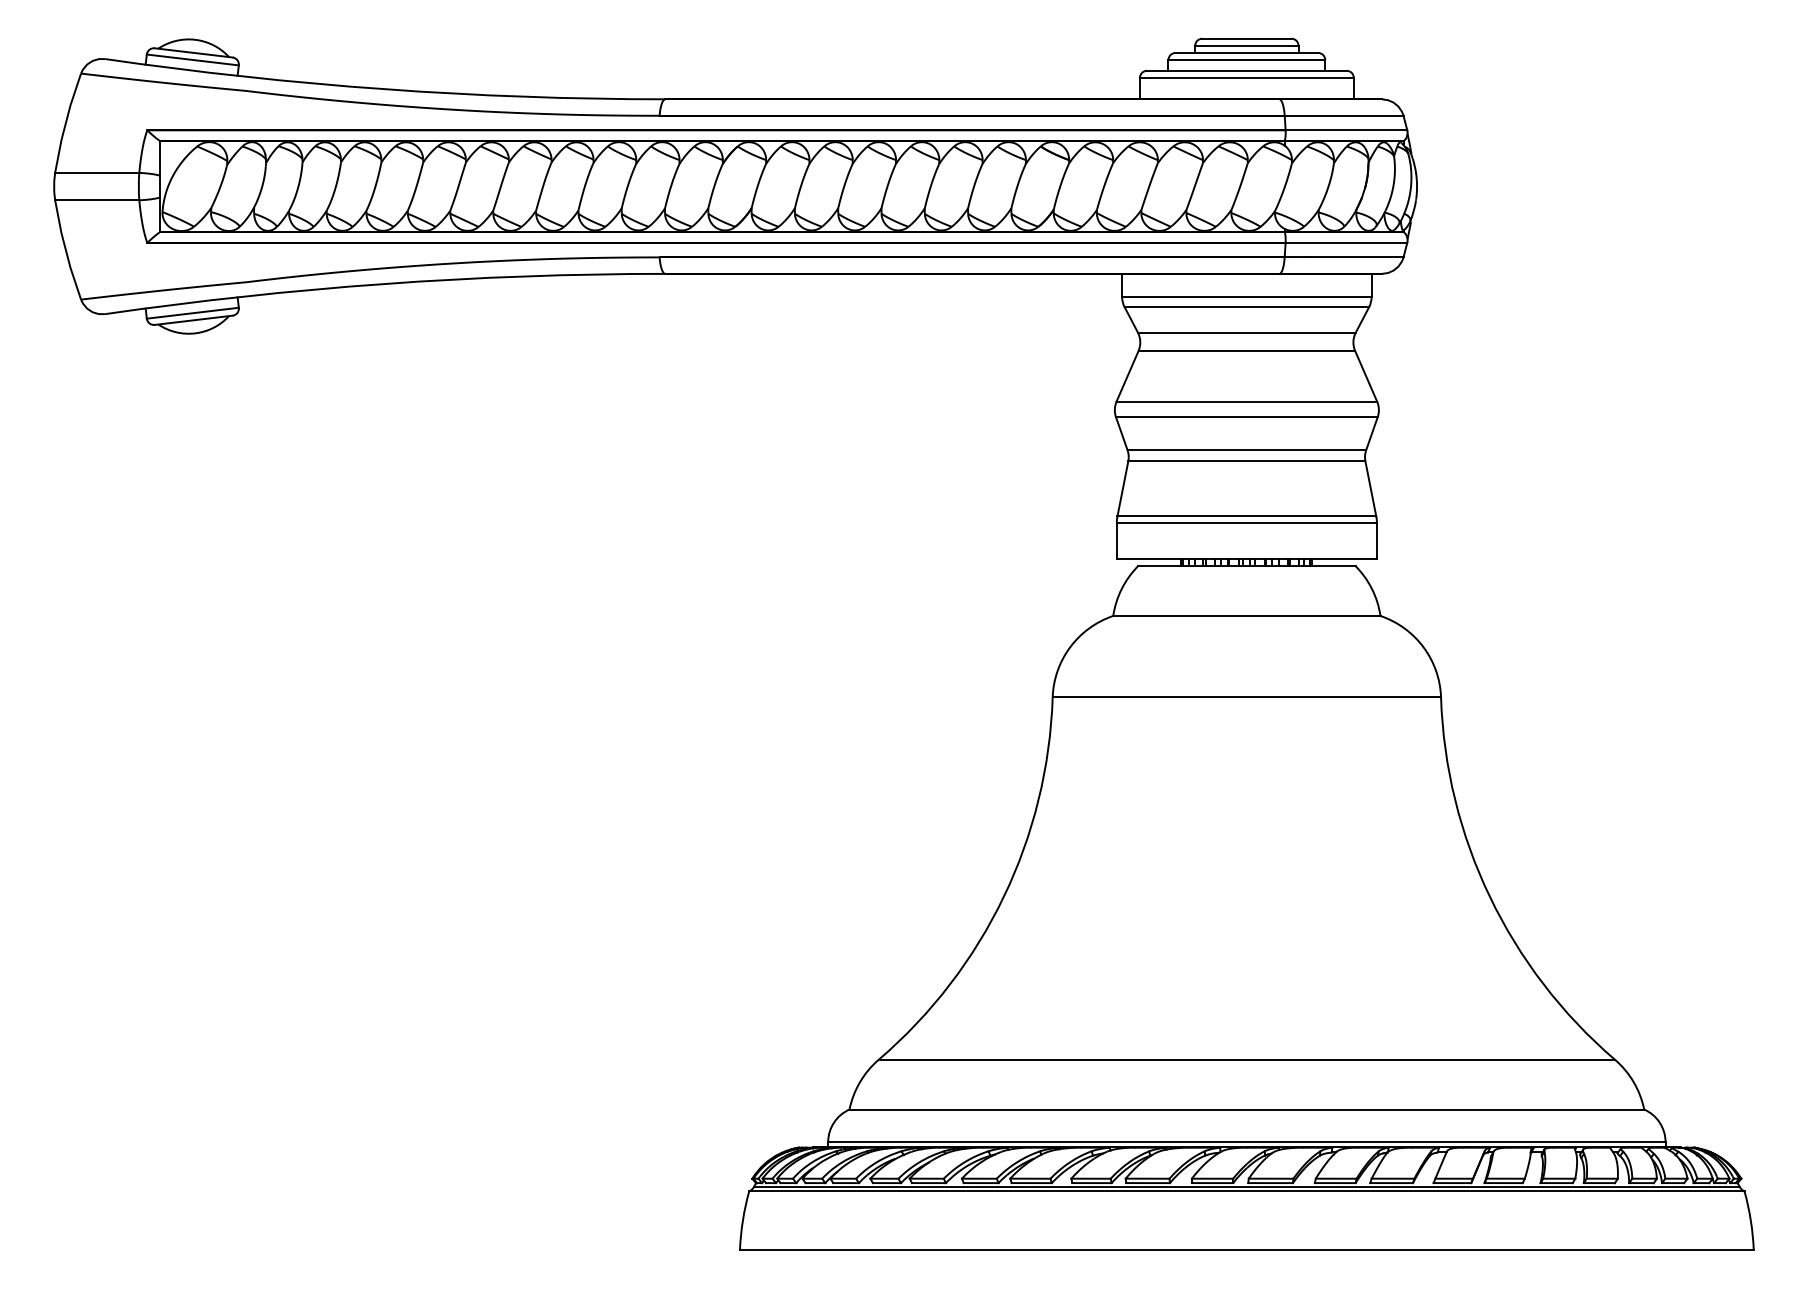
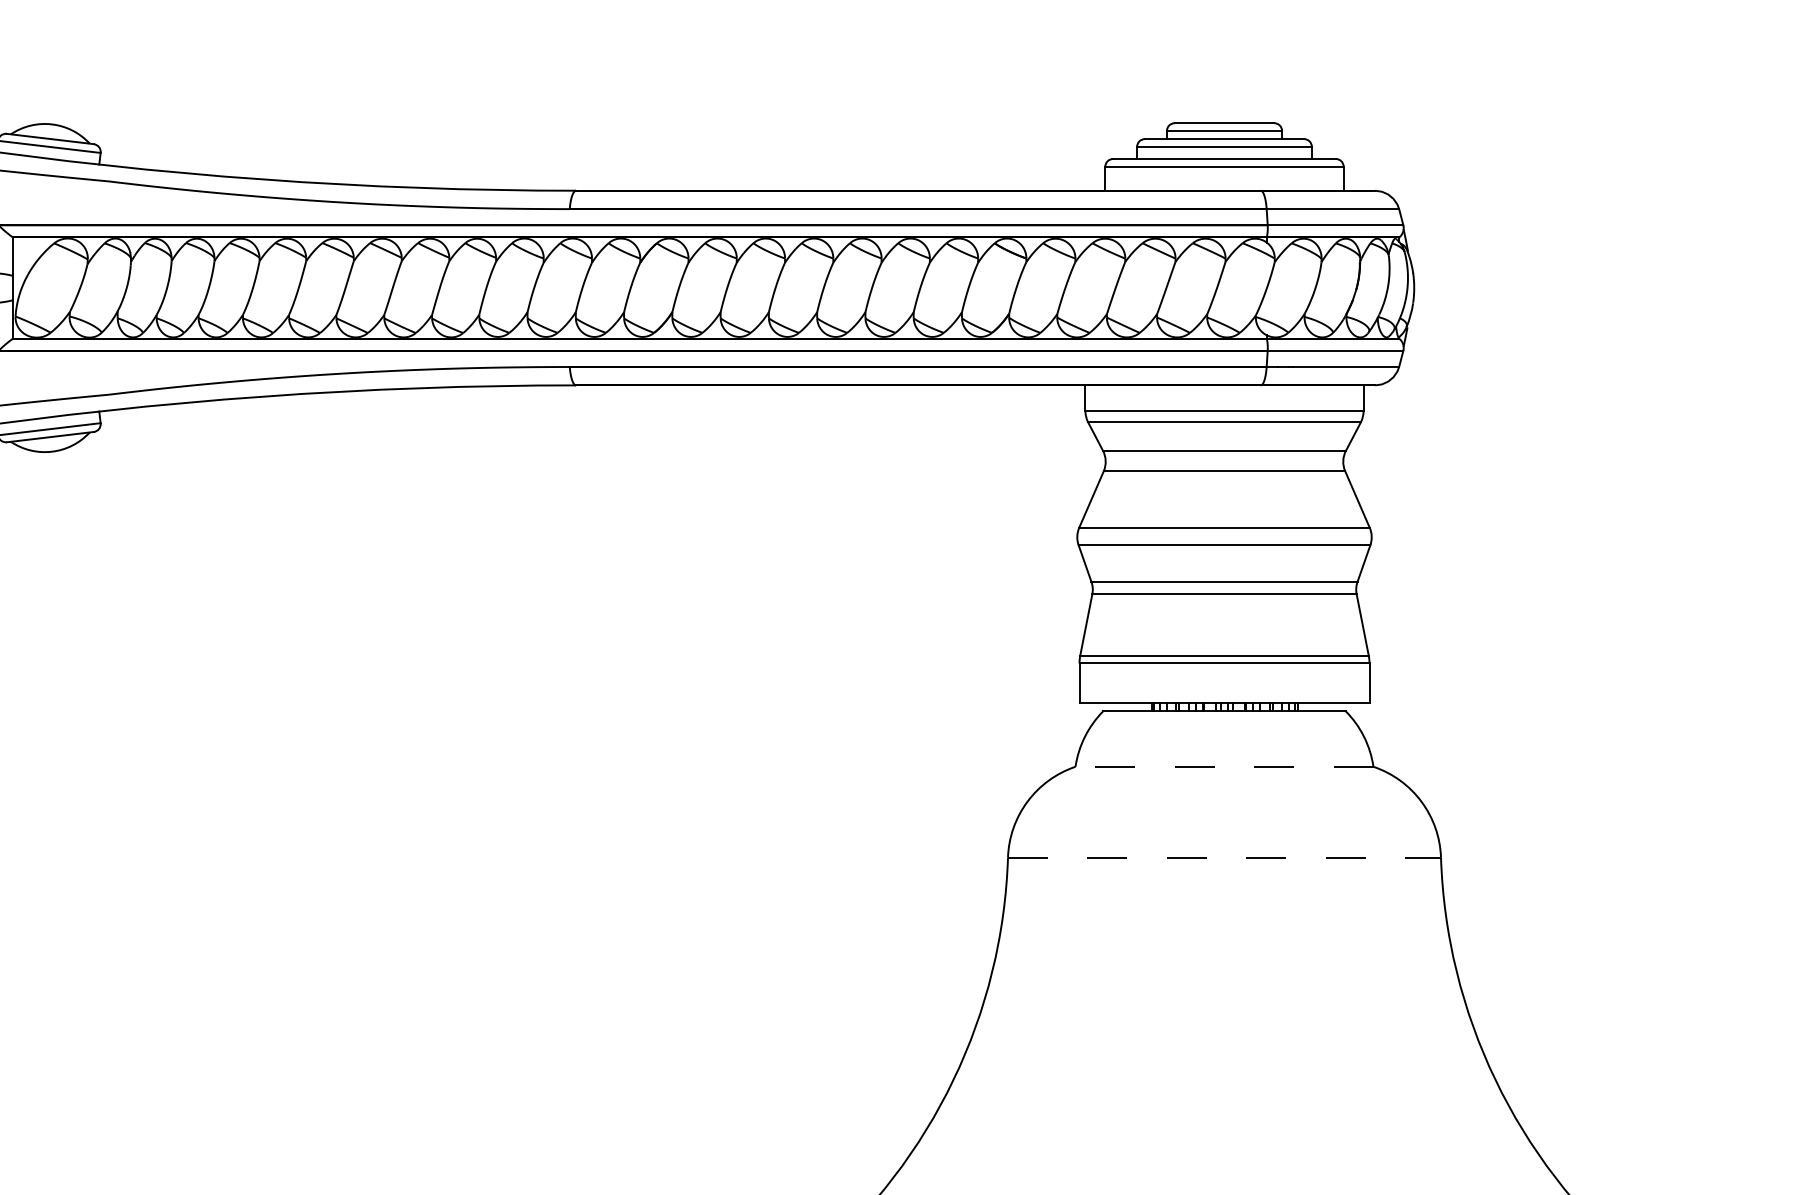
line: (1246, 615) -> (1224, 766), solid -> dashed
line: (1247, 697) -> (1225, 857), solid -> dashed

